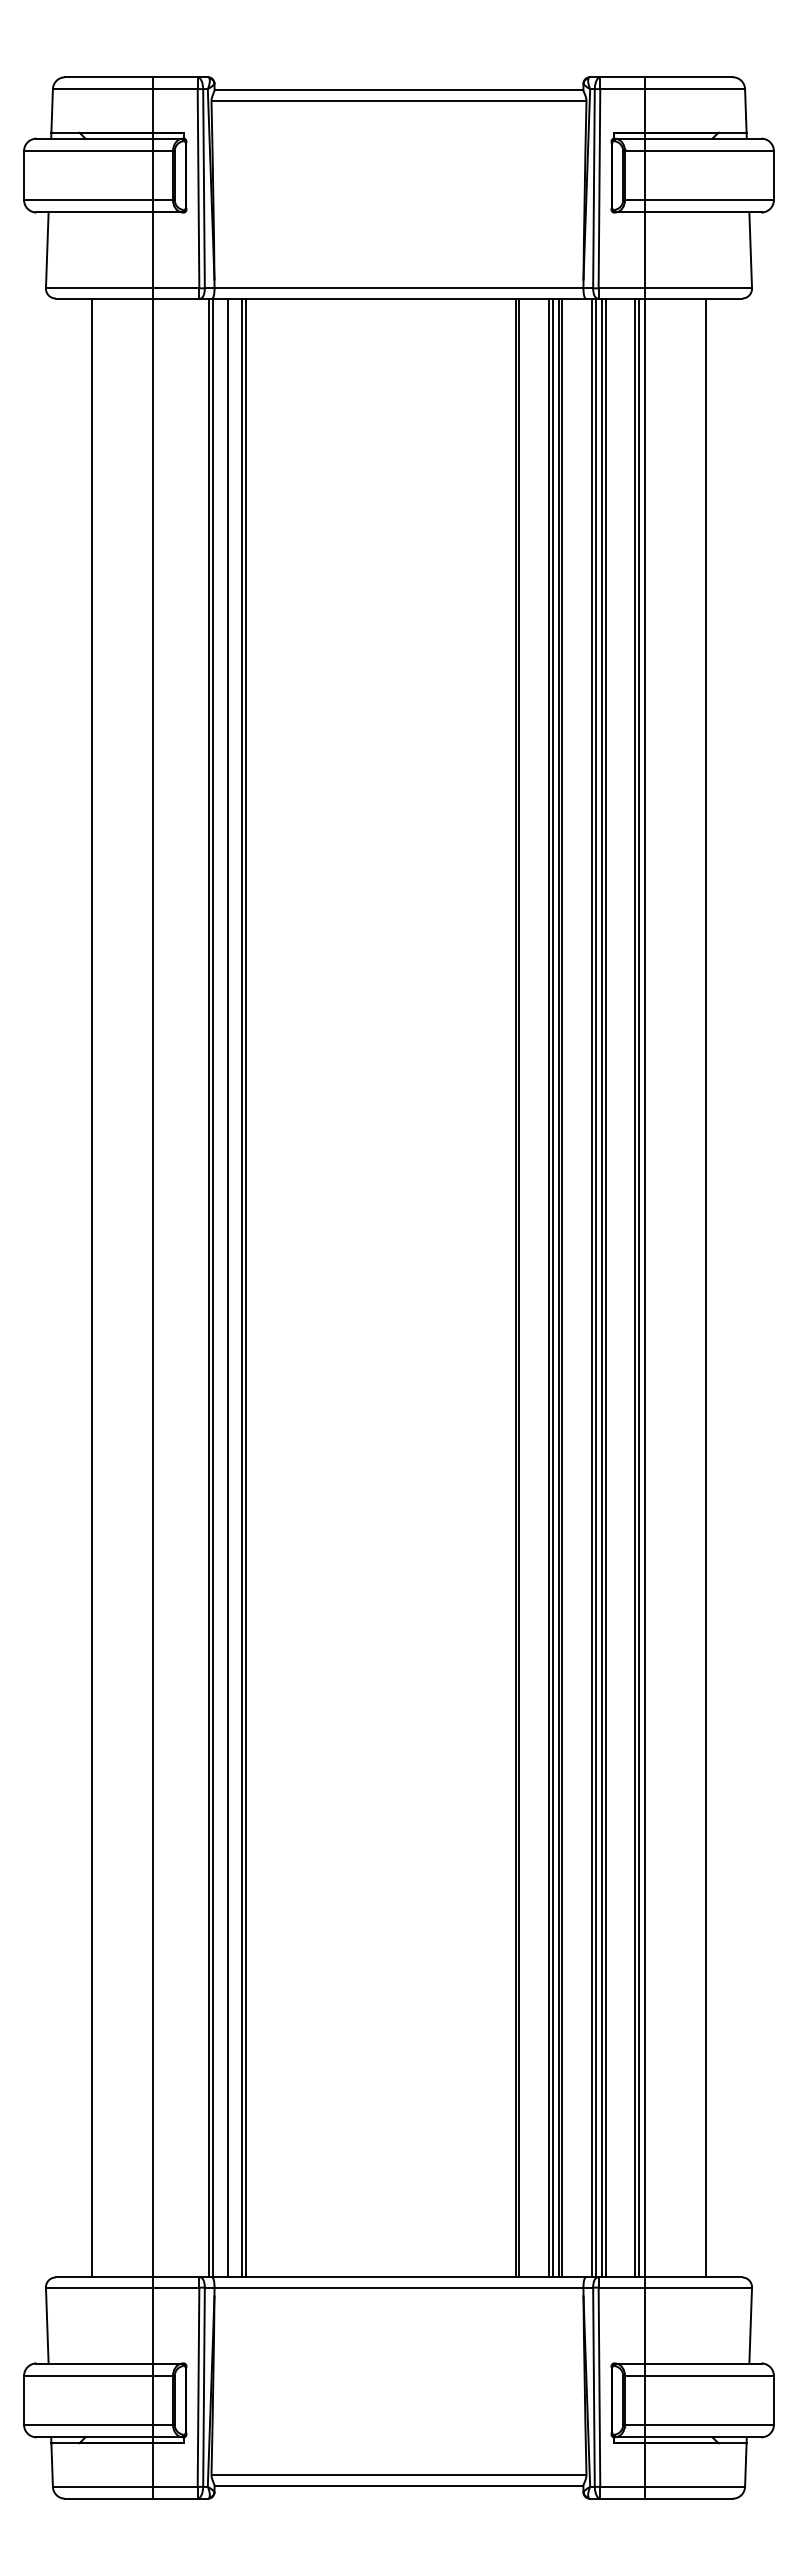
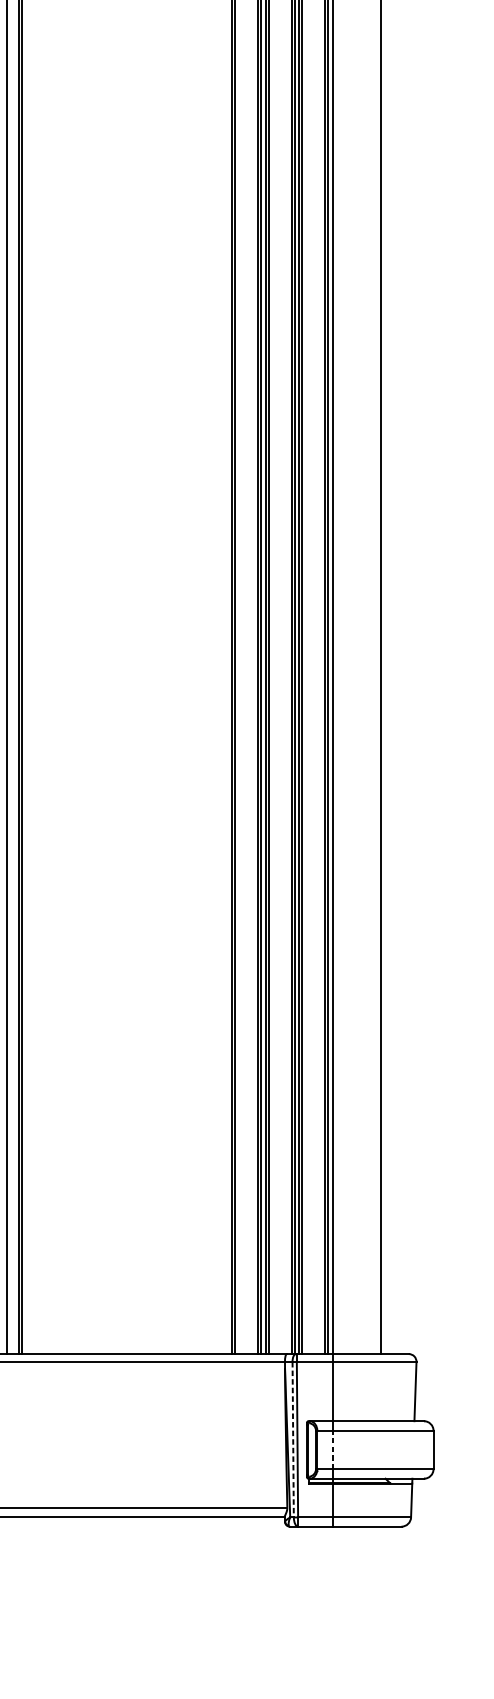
line: (593, 2387) -> (292, 1439), solid -> dashed
line: (644, 2400) -> (332, 1450), solid -> dashed

